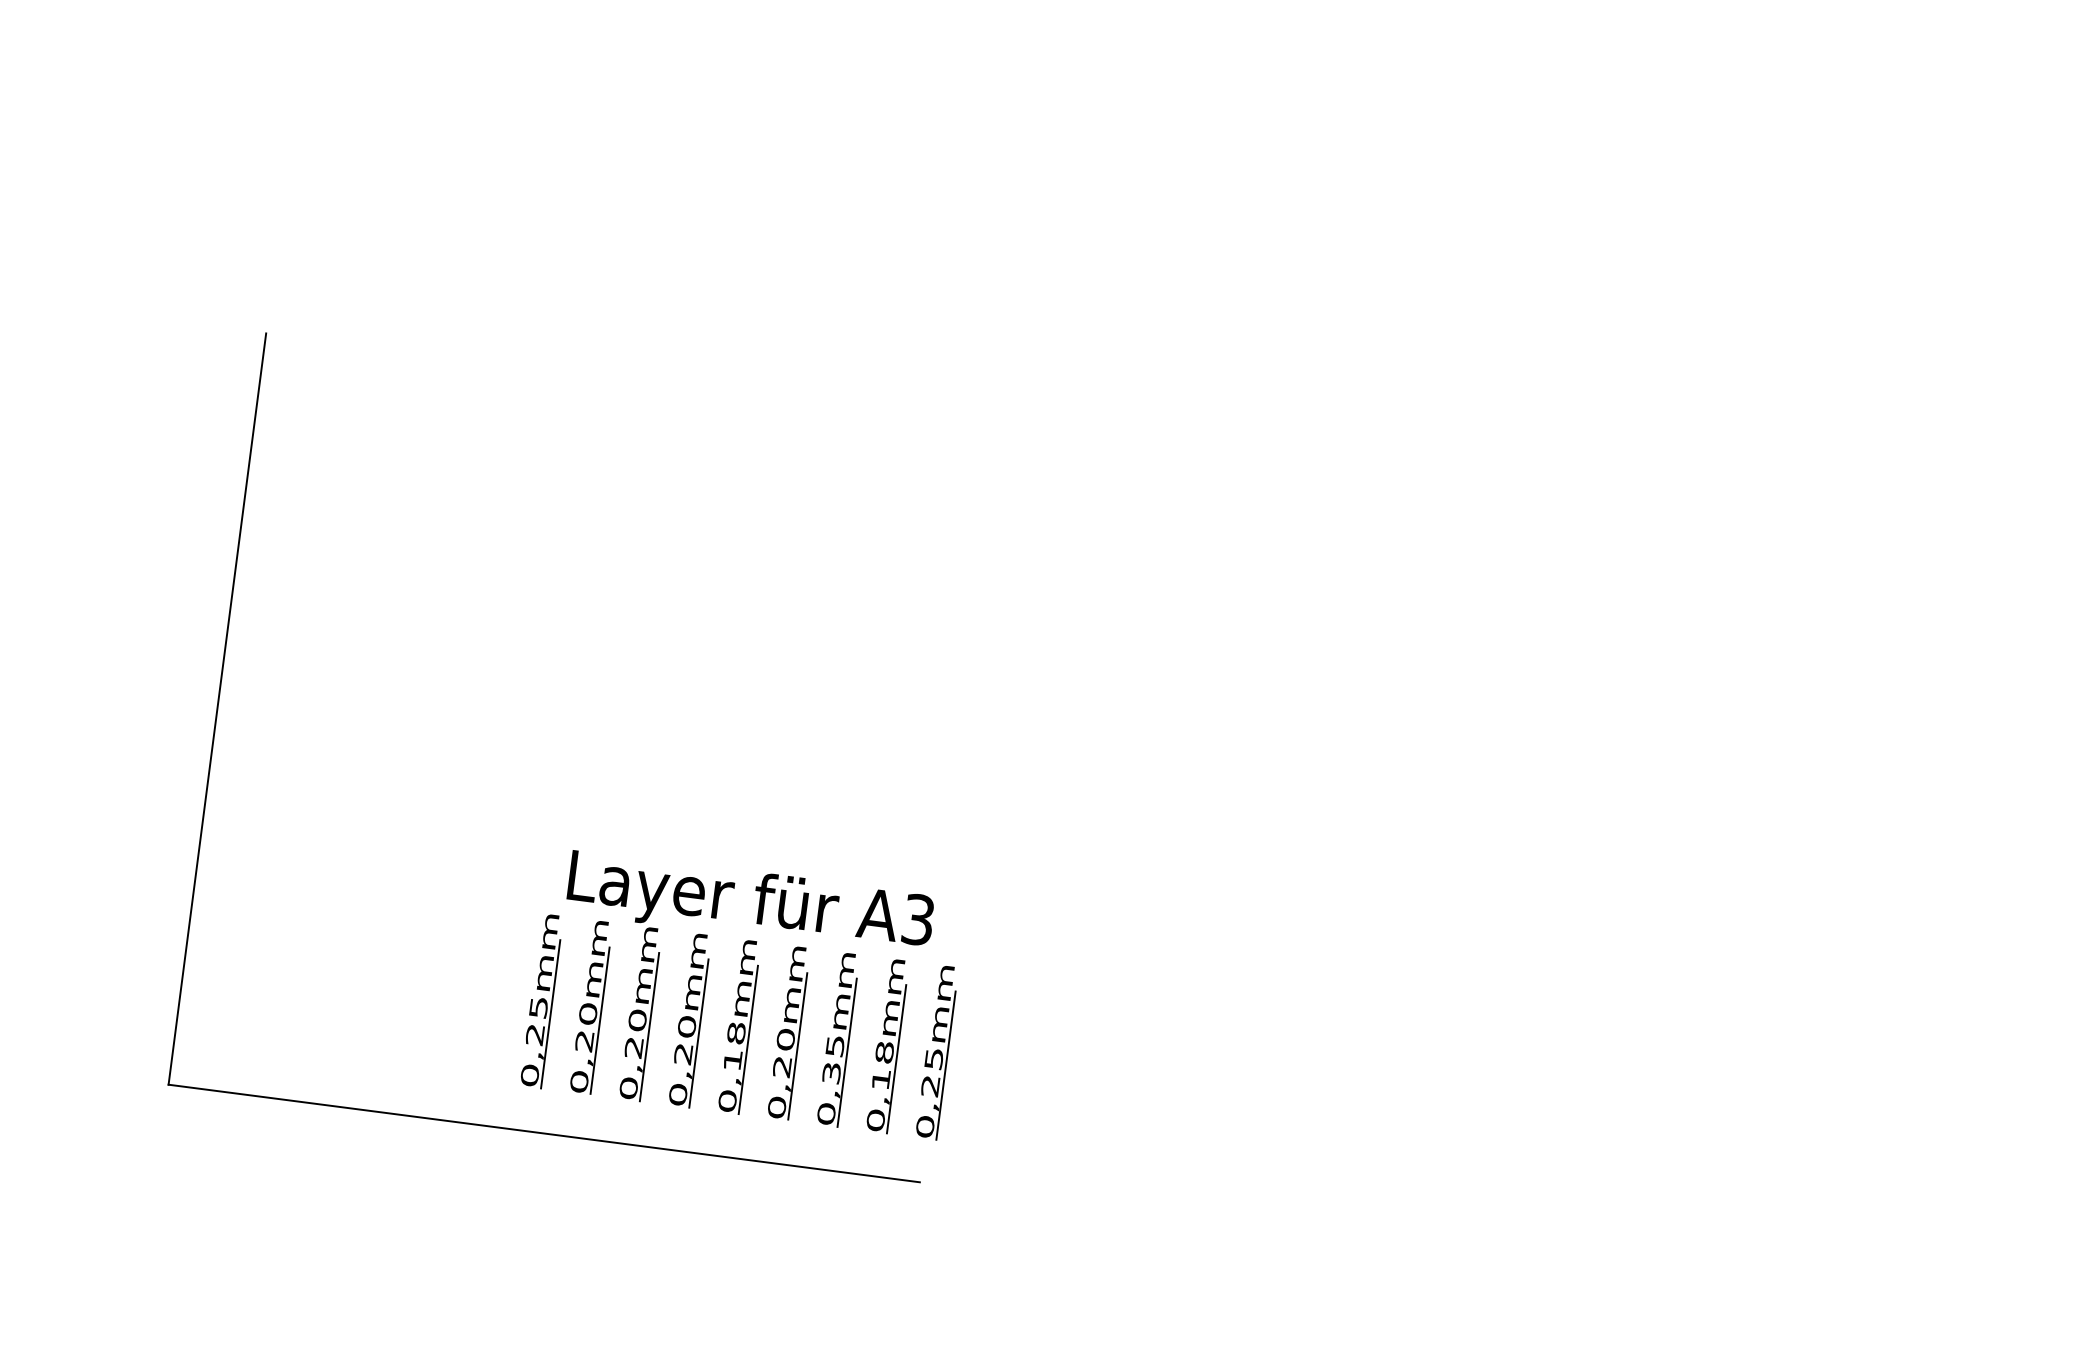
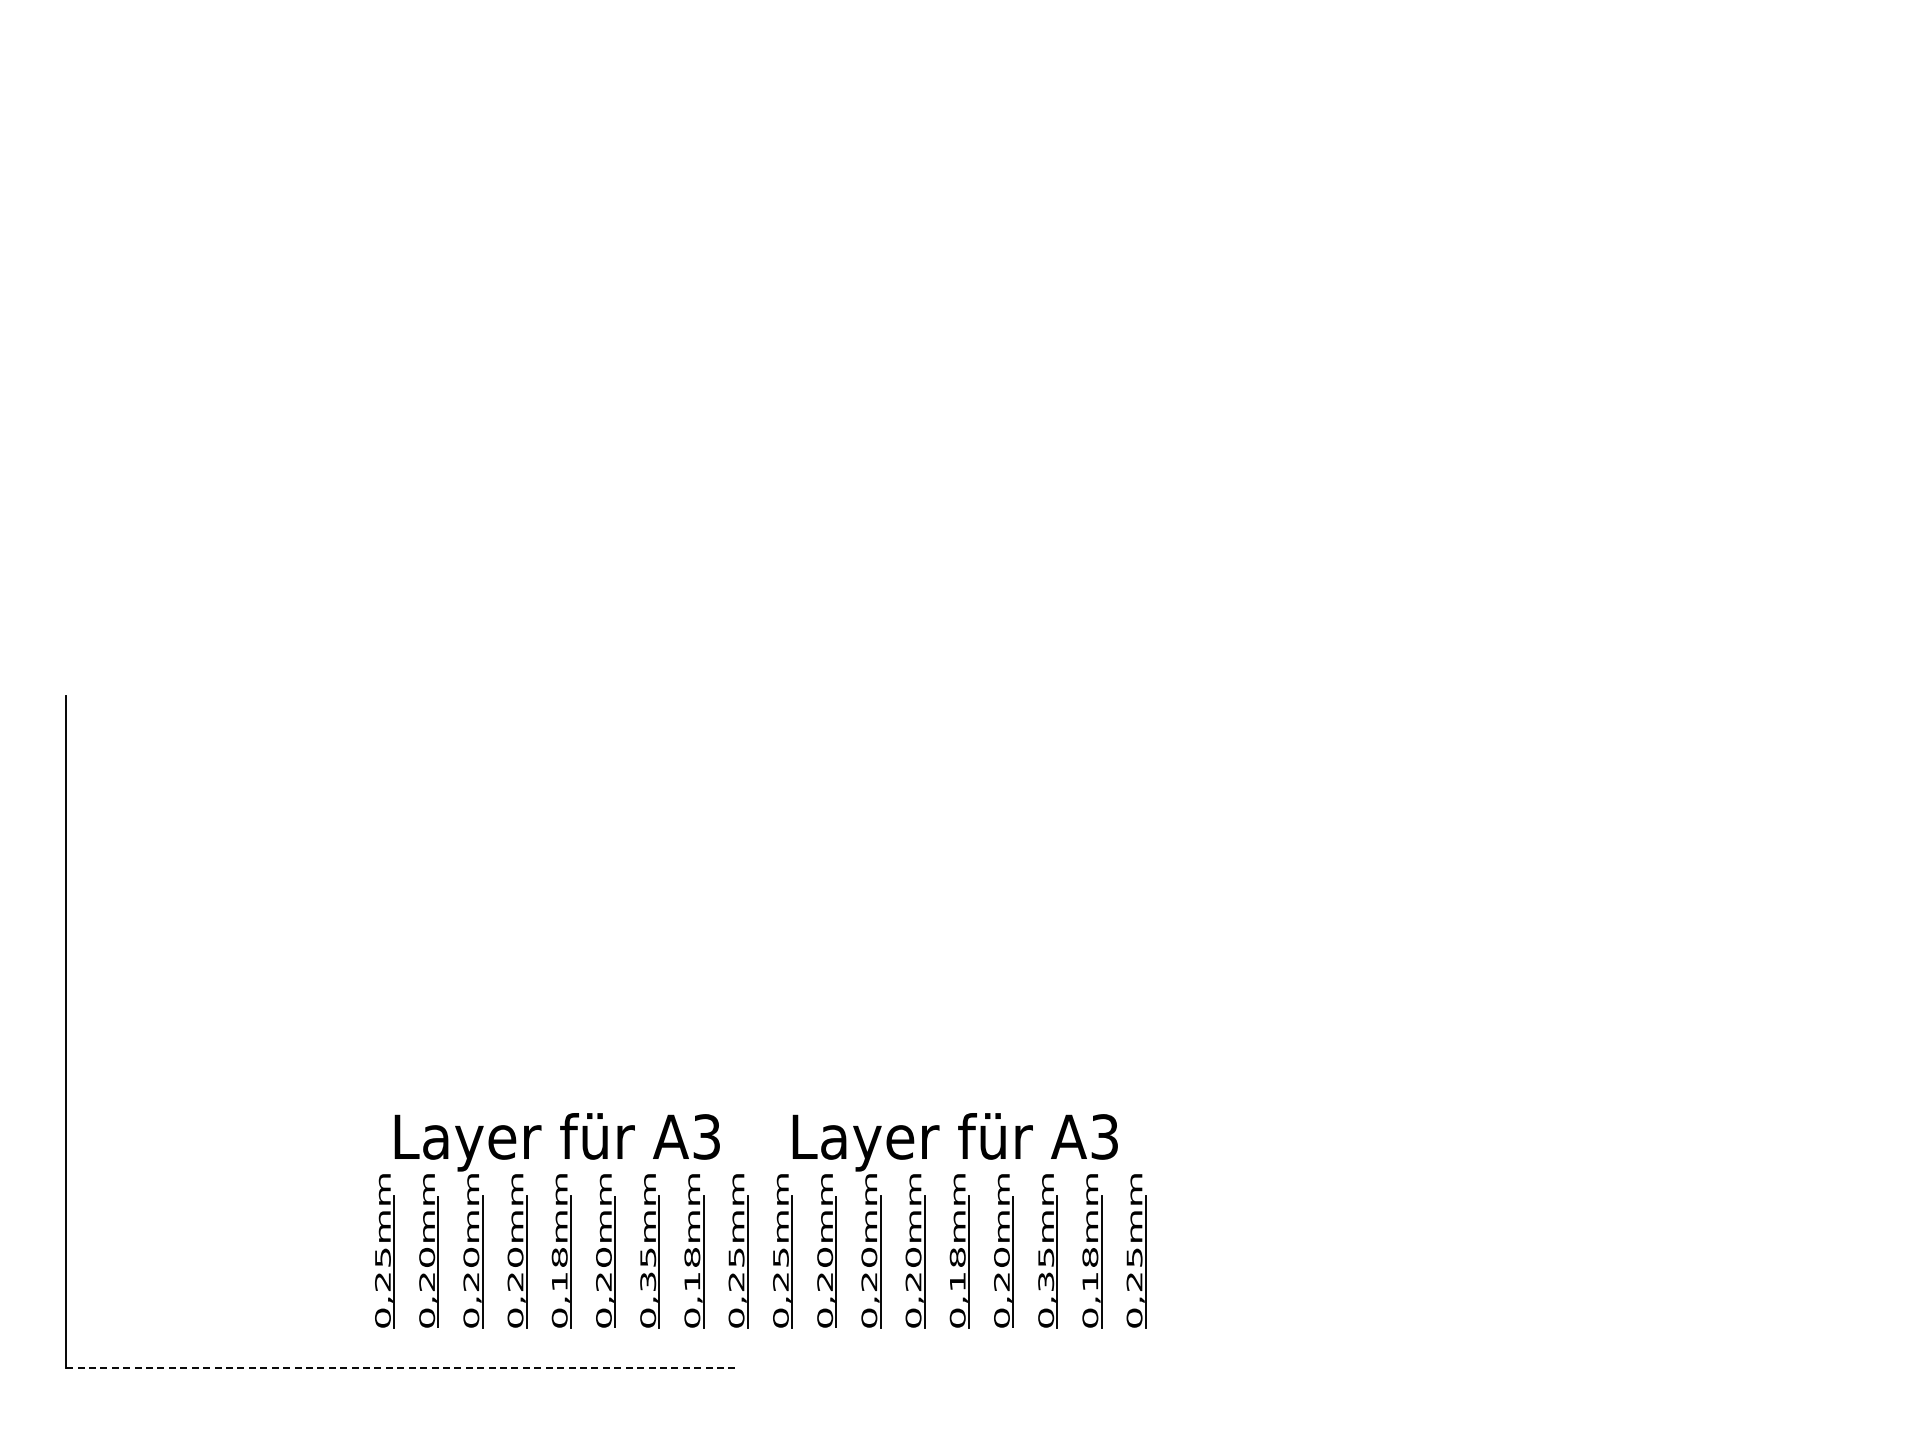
part: (1188, 1050) -> (959, 1220), added
line: (544, 1133) -> (402, 1367), solid -> dashed

